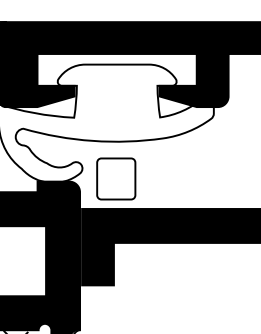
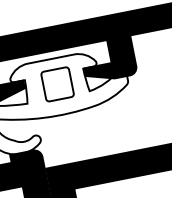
part: (116, 178) -> (57, 84), moved

